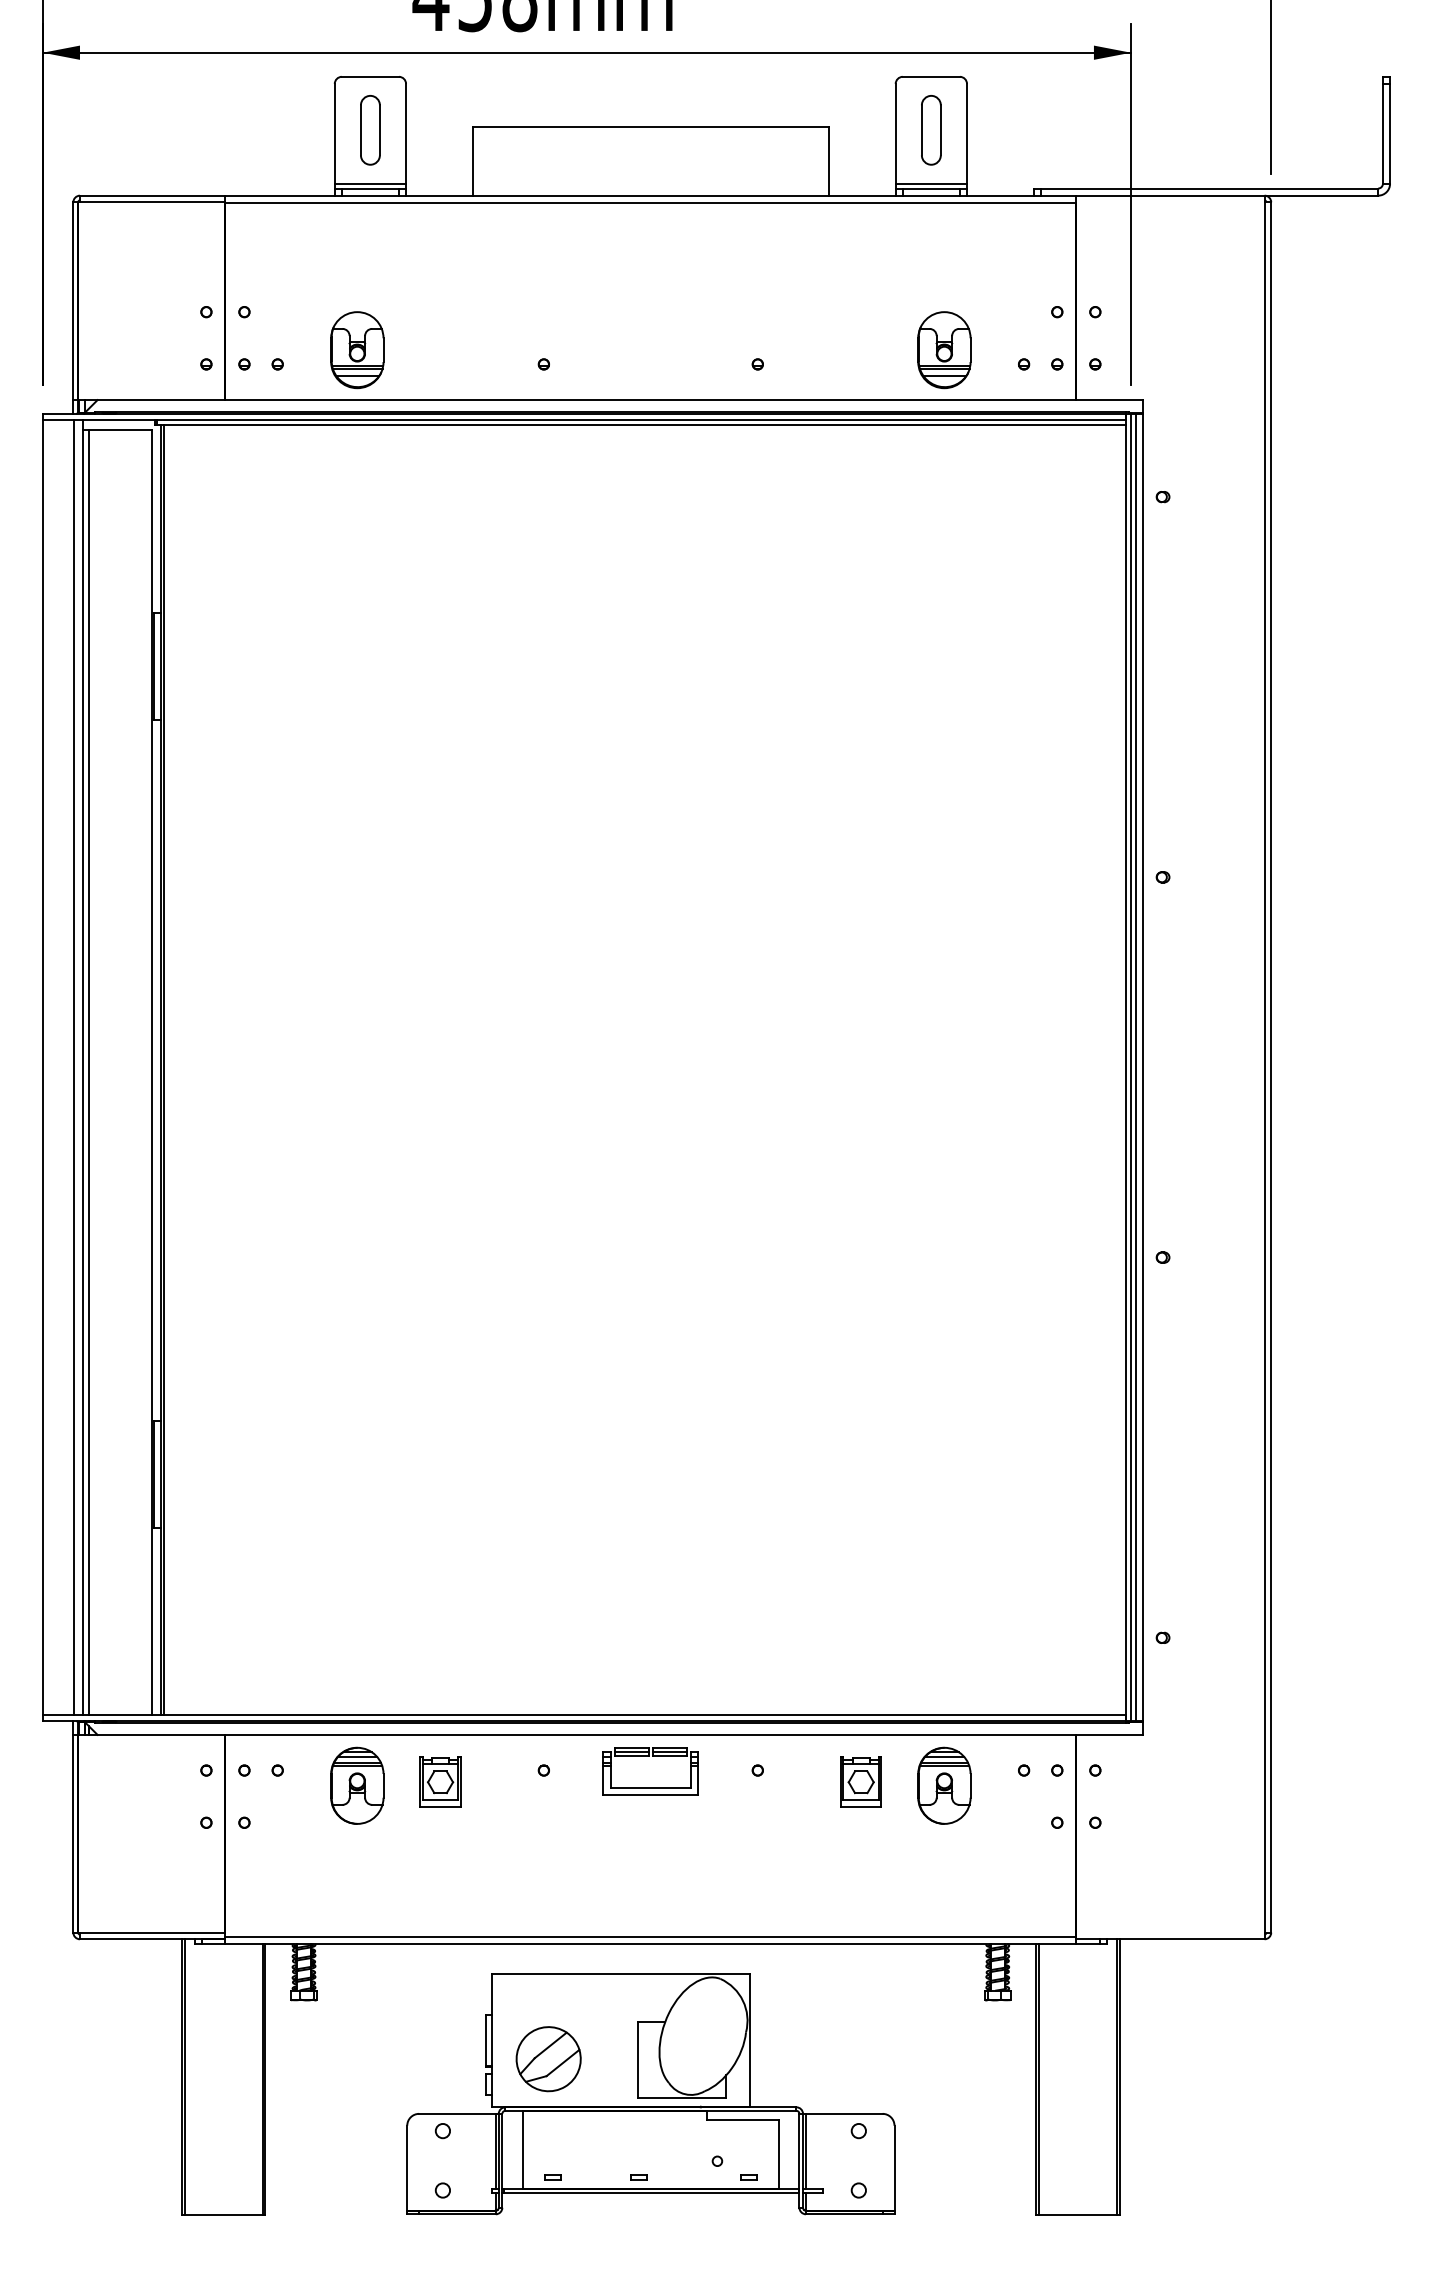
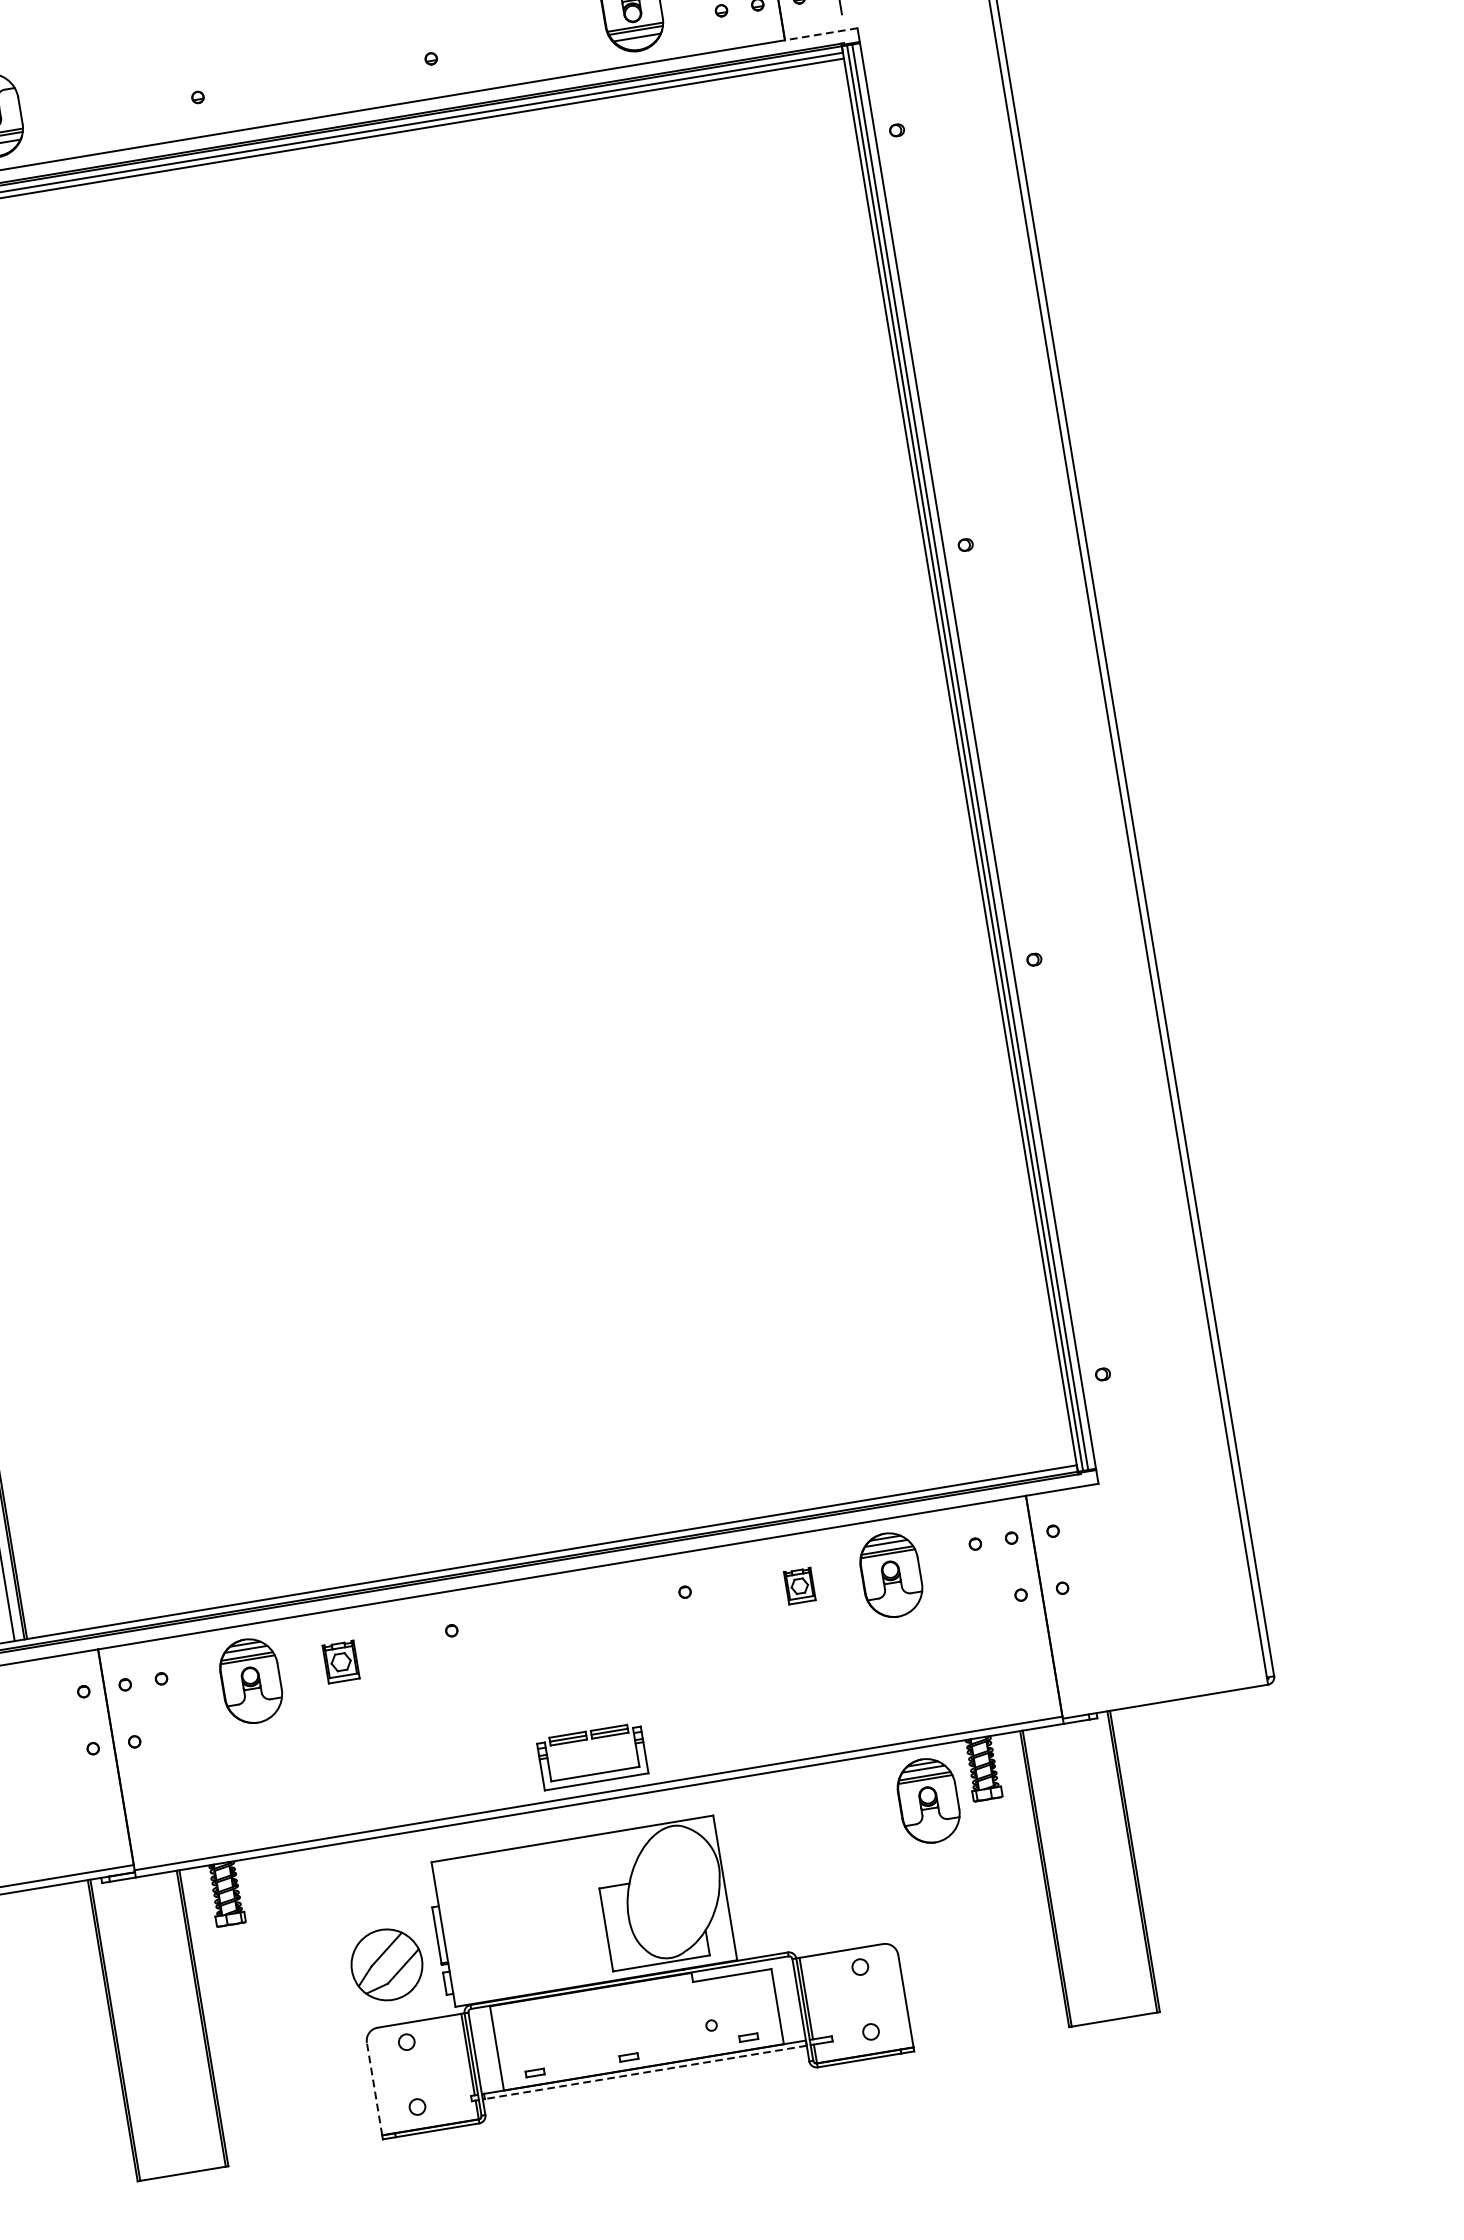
line: (1109, 400) -> (821, 34), solid -> dashed
part: (649, 1756) -> (588, 1740), moved
part: (440, 1781) -> (341, 1661), size x0.7
part: (860, 1781) -> (799, 1585), size x0.6
part: (944, 1992) -> (928, 1800), added
part: (548, 2059) -> (386, 1965), moved
line: (407, 2167) -> (374, 2088), solid -> dashed
line: (651, 2193) -> (645, 2072), solid -> dashed

